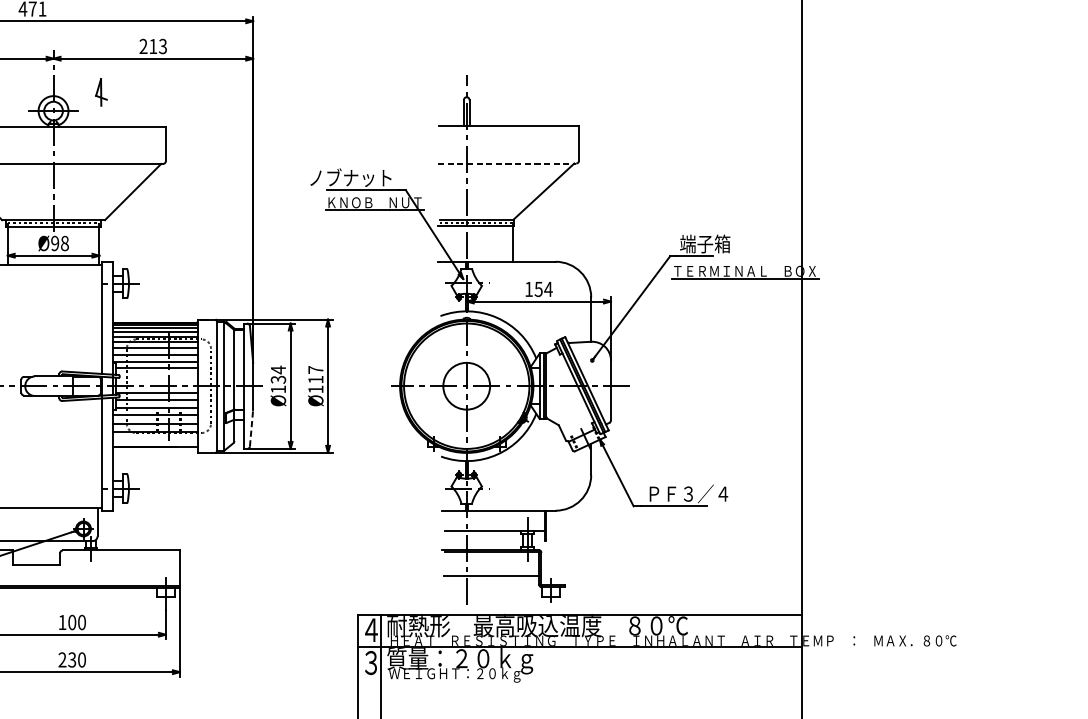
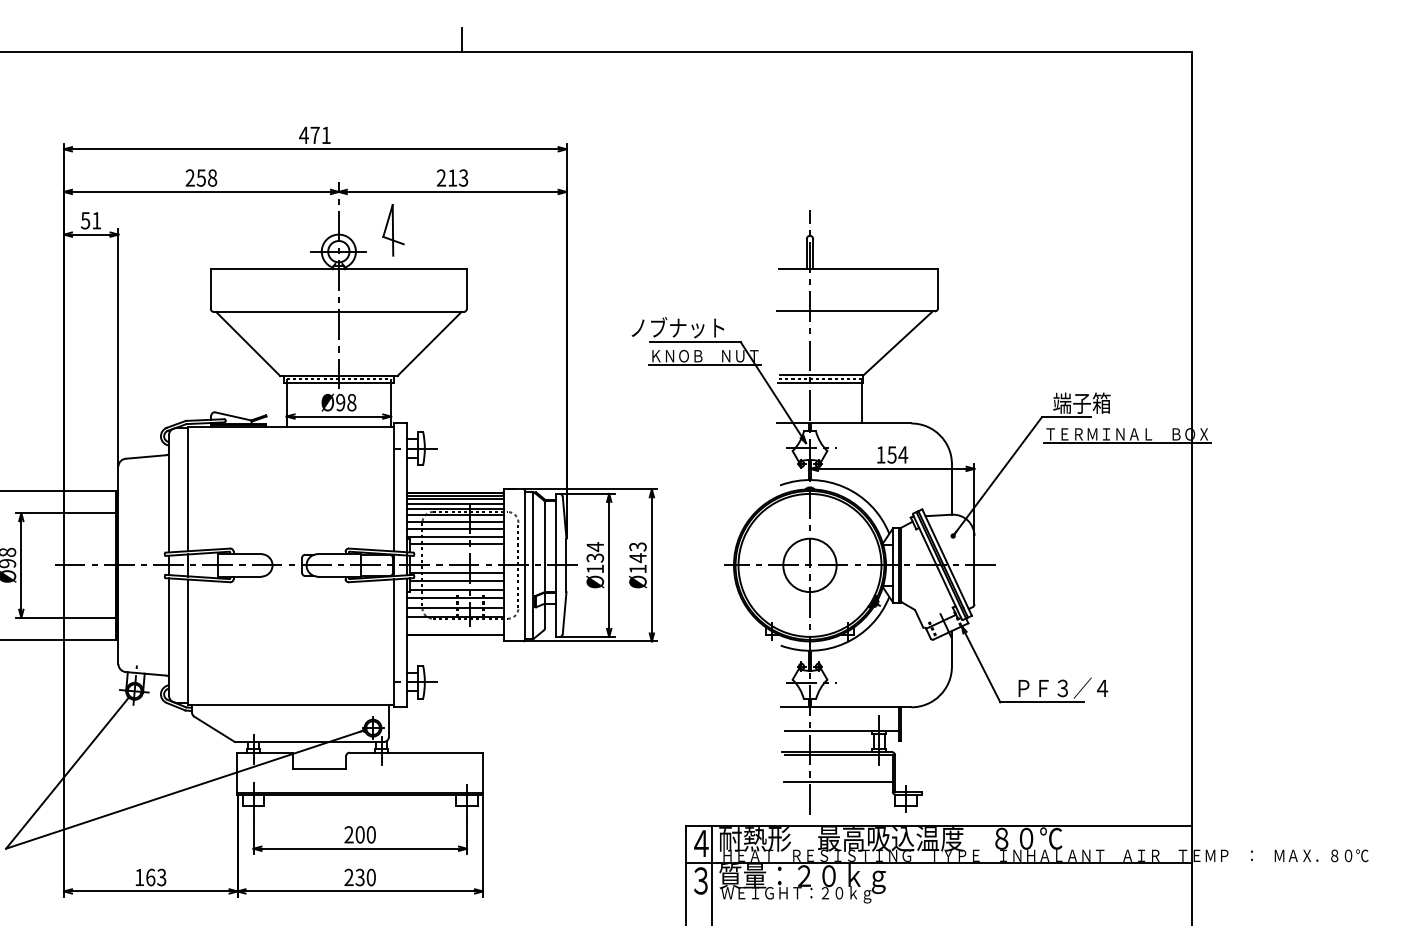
part: (101, 92) -> (393, 230), size x1.67
line: (507, 163) -> (856, 311), dashed -> solid
text: (315, 374) -> (637, 552), Ø117 -> Ø143
line: (251, 427) -> (564, 612), dashed -> solid
text: (62, 622) -> (348, 834), 100 -> 200

